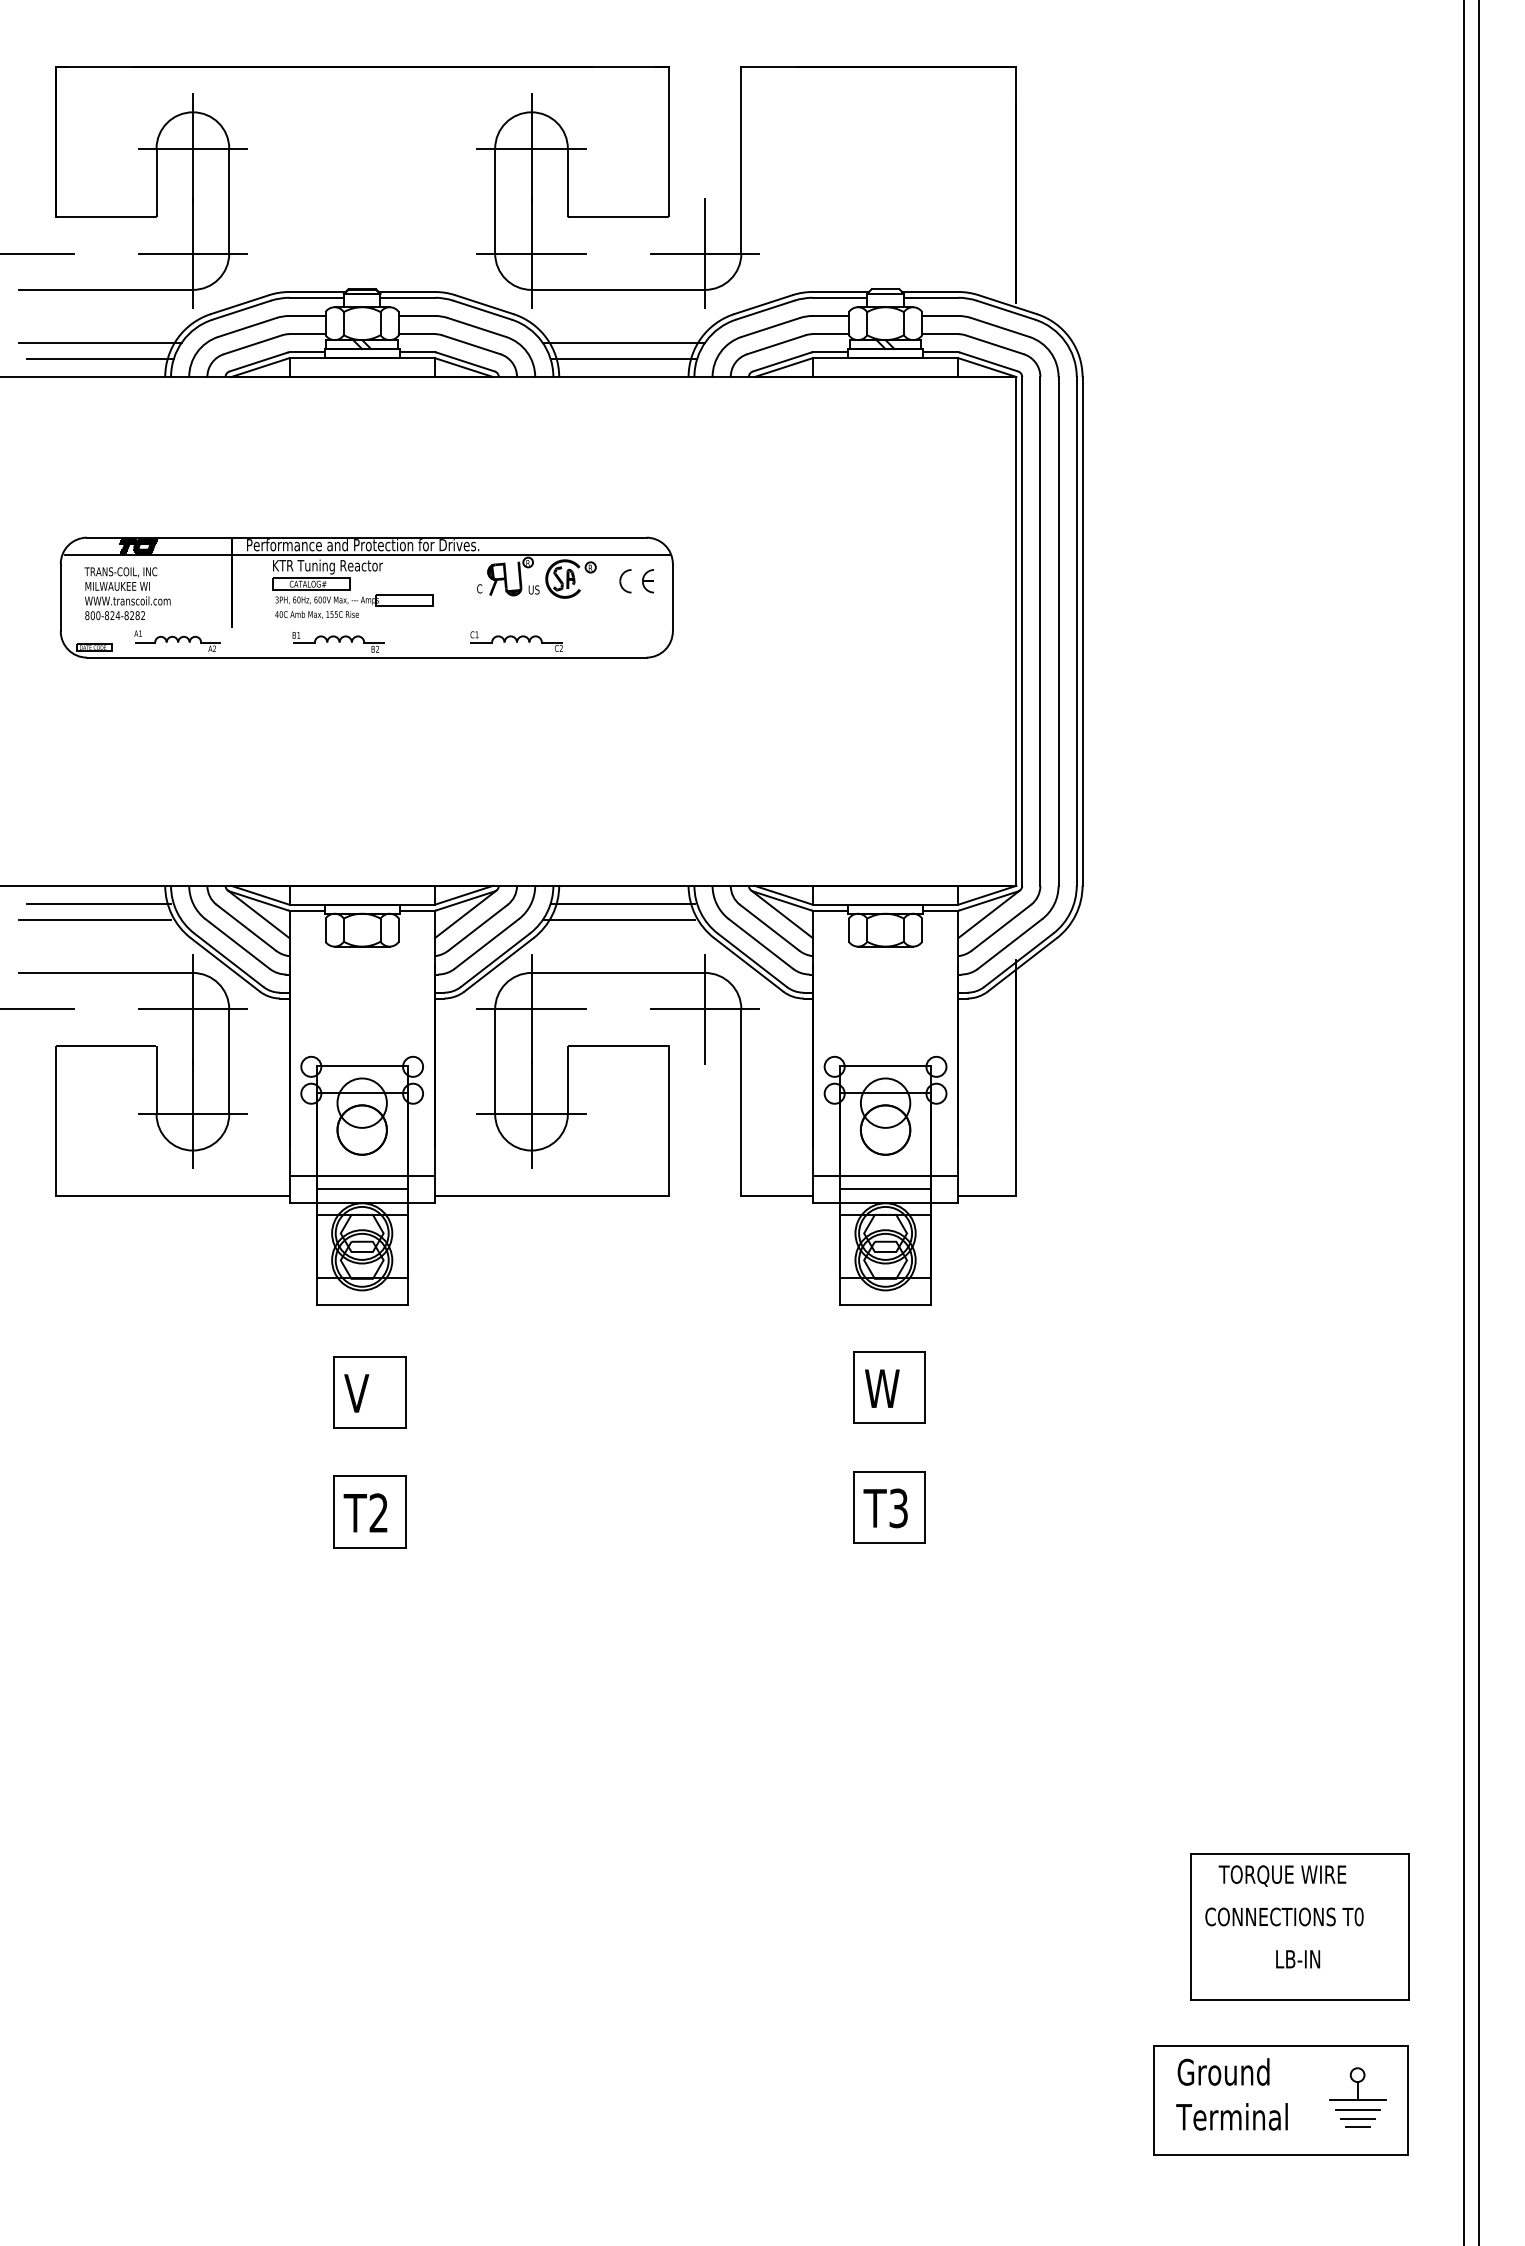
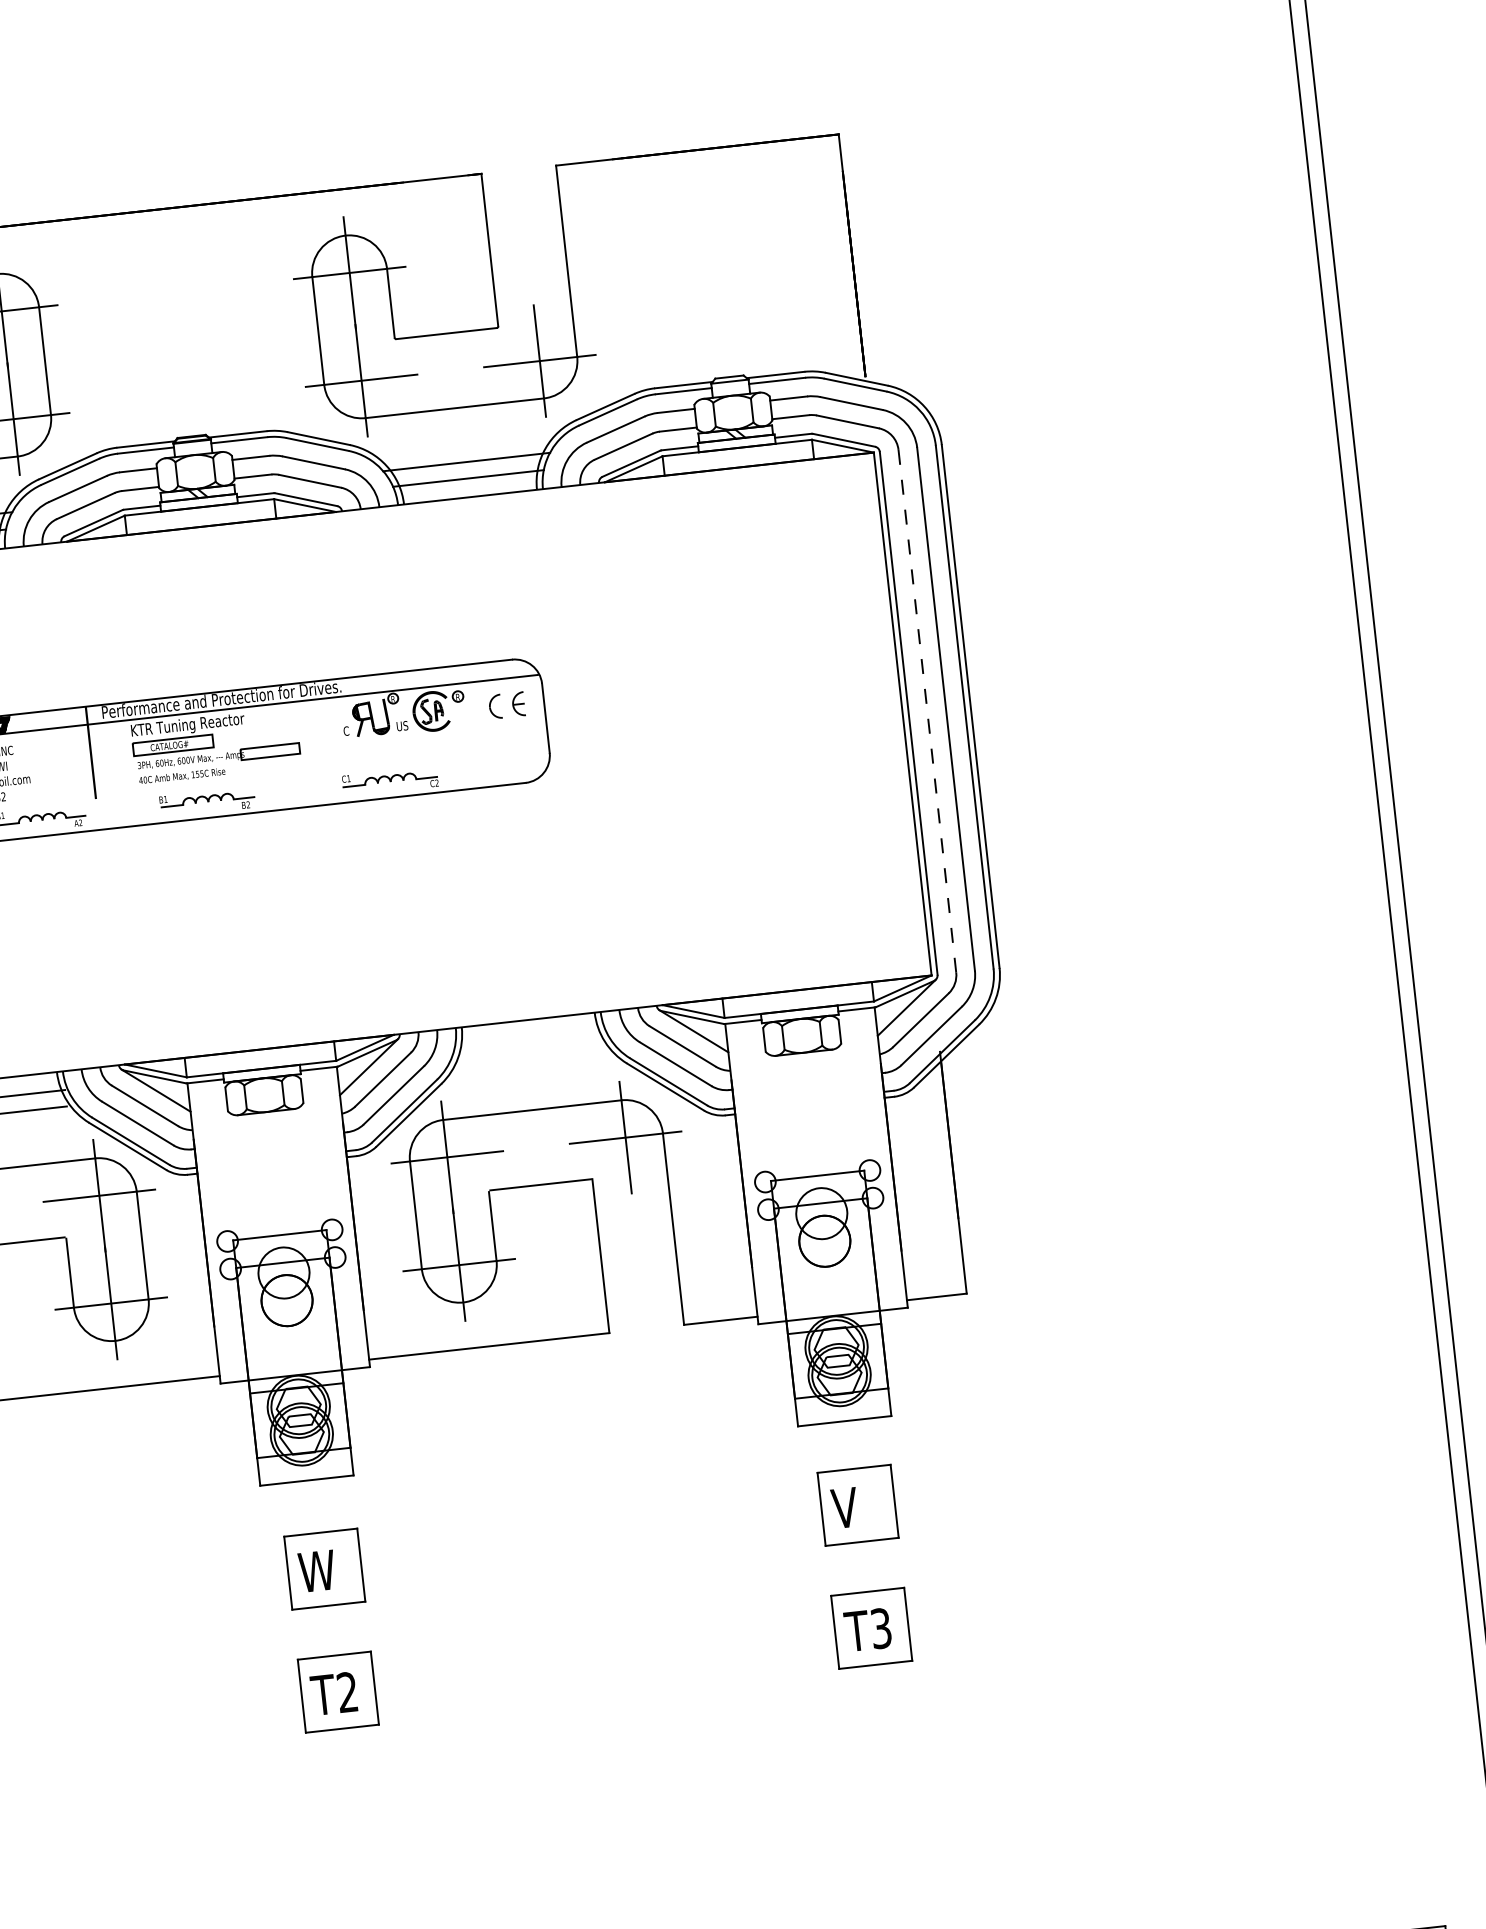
line: (1040, 630) -> (927, 710), solid -> dashed
line: (622, 904) -> (528, 1039), removed
line: (618, 920) -> (526, 1056), removed
line: (361, 1175) -> (291, 1347), removed
line: (885, 1175) -> (829, 1287), removed
line: (361, 1188) -> (292, 1360), removed
line: (885, 1188) -> (831, 1301), removed
text: (881, 1388) -> (849, 1507), W -> V
text: (361, 1393) -> (316, 1571), V -> W

